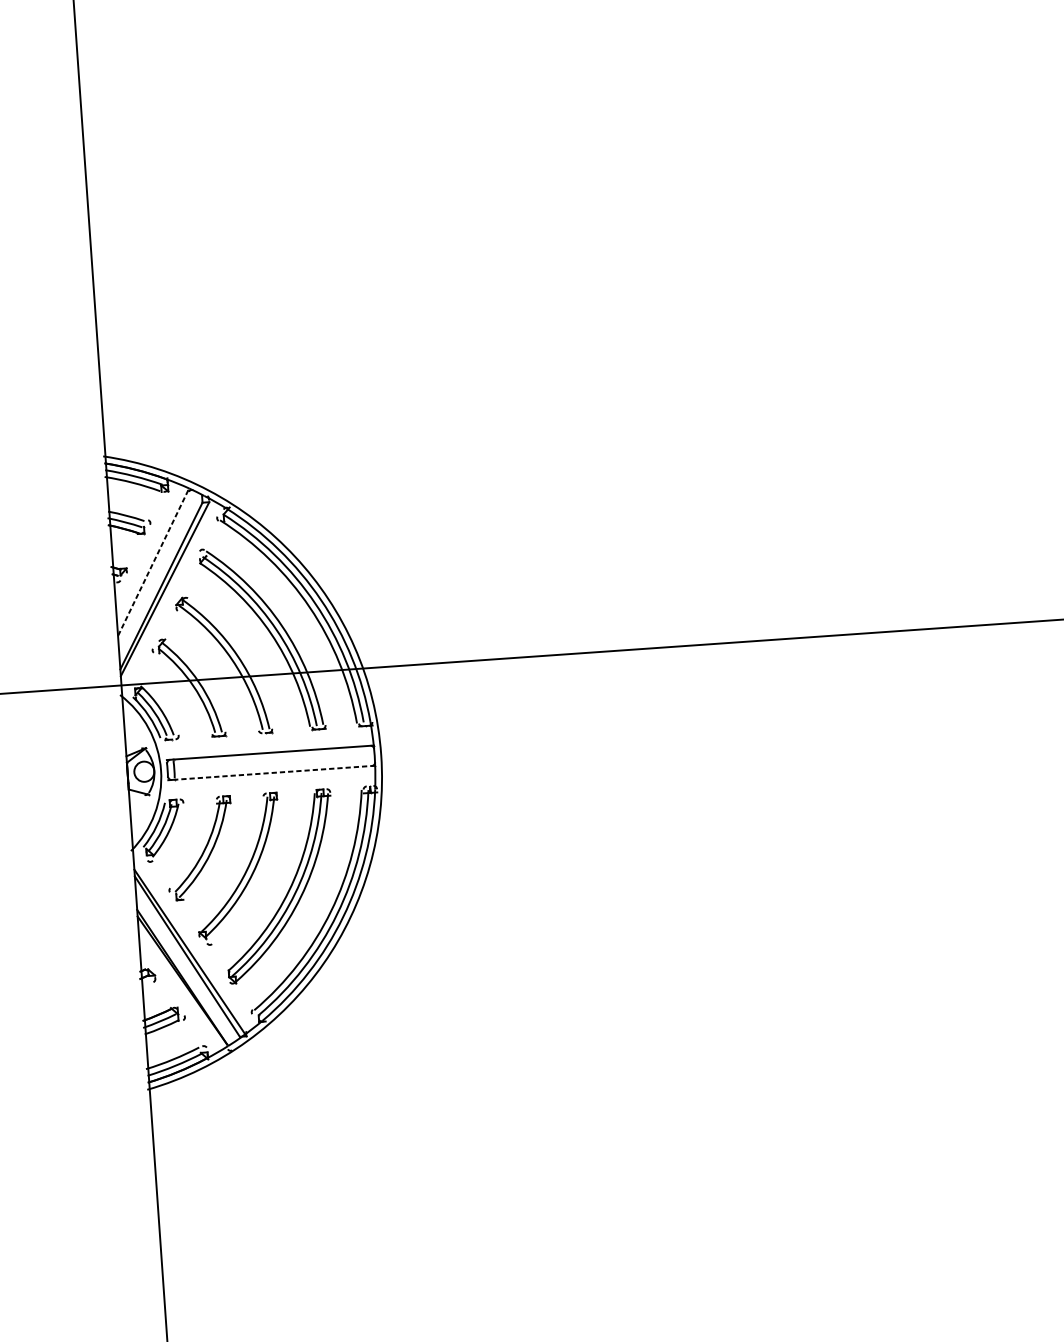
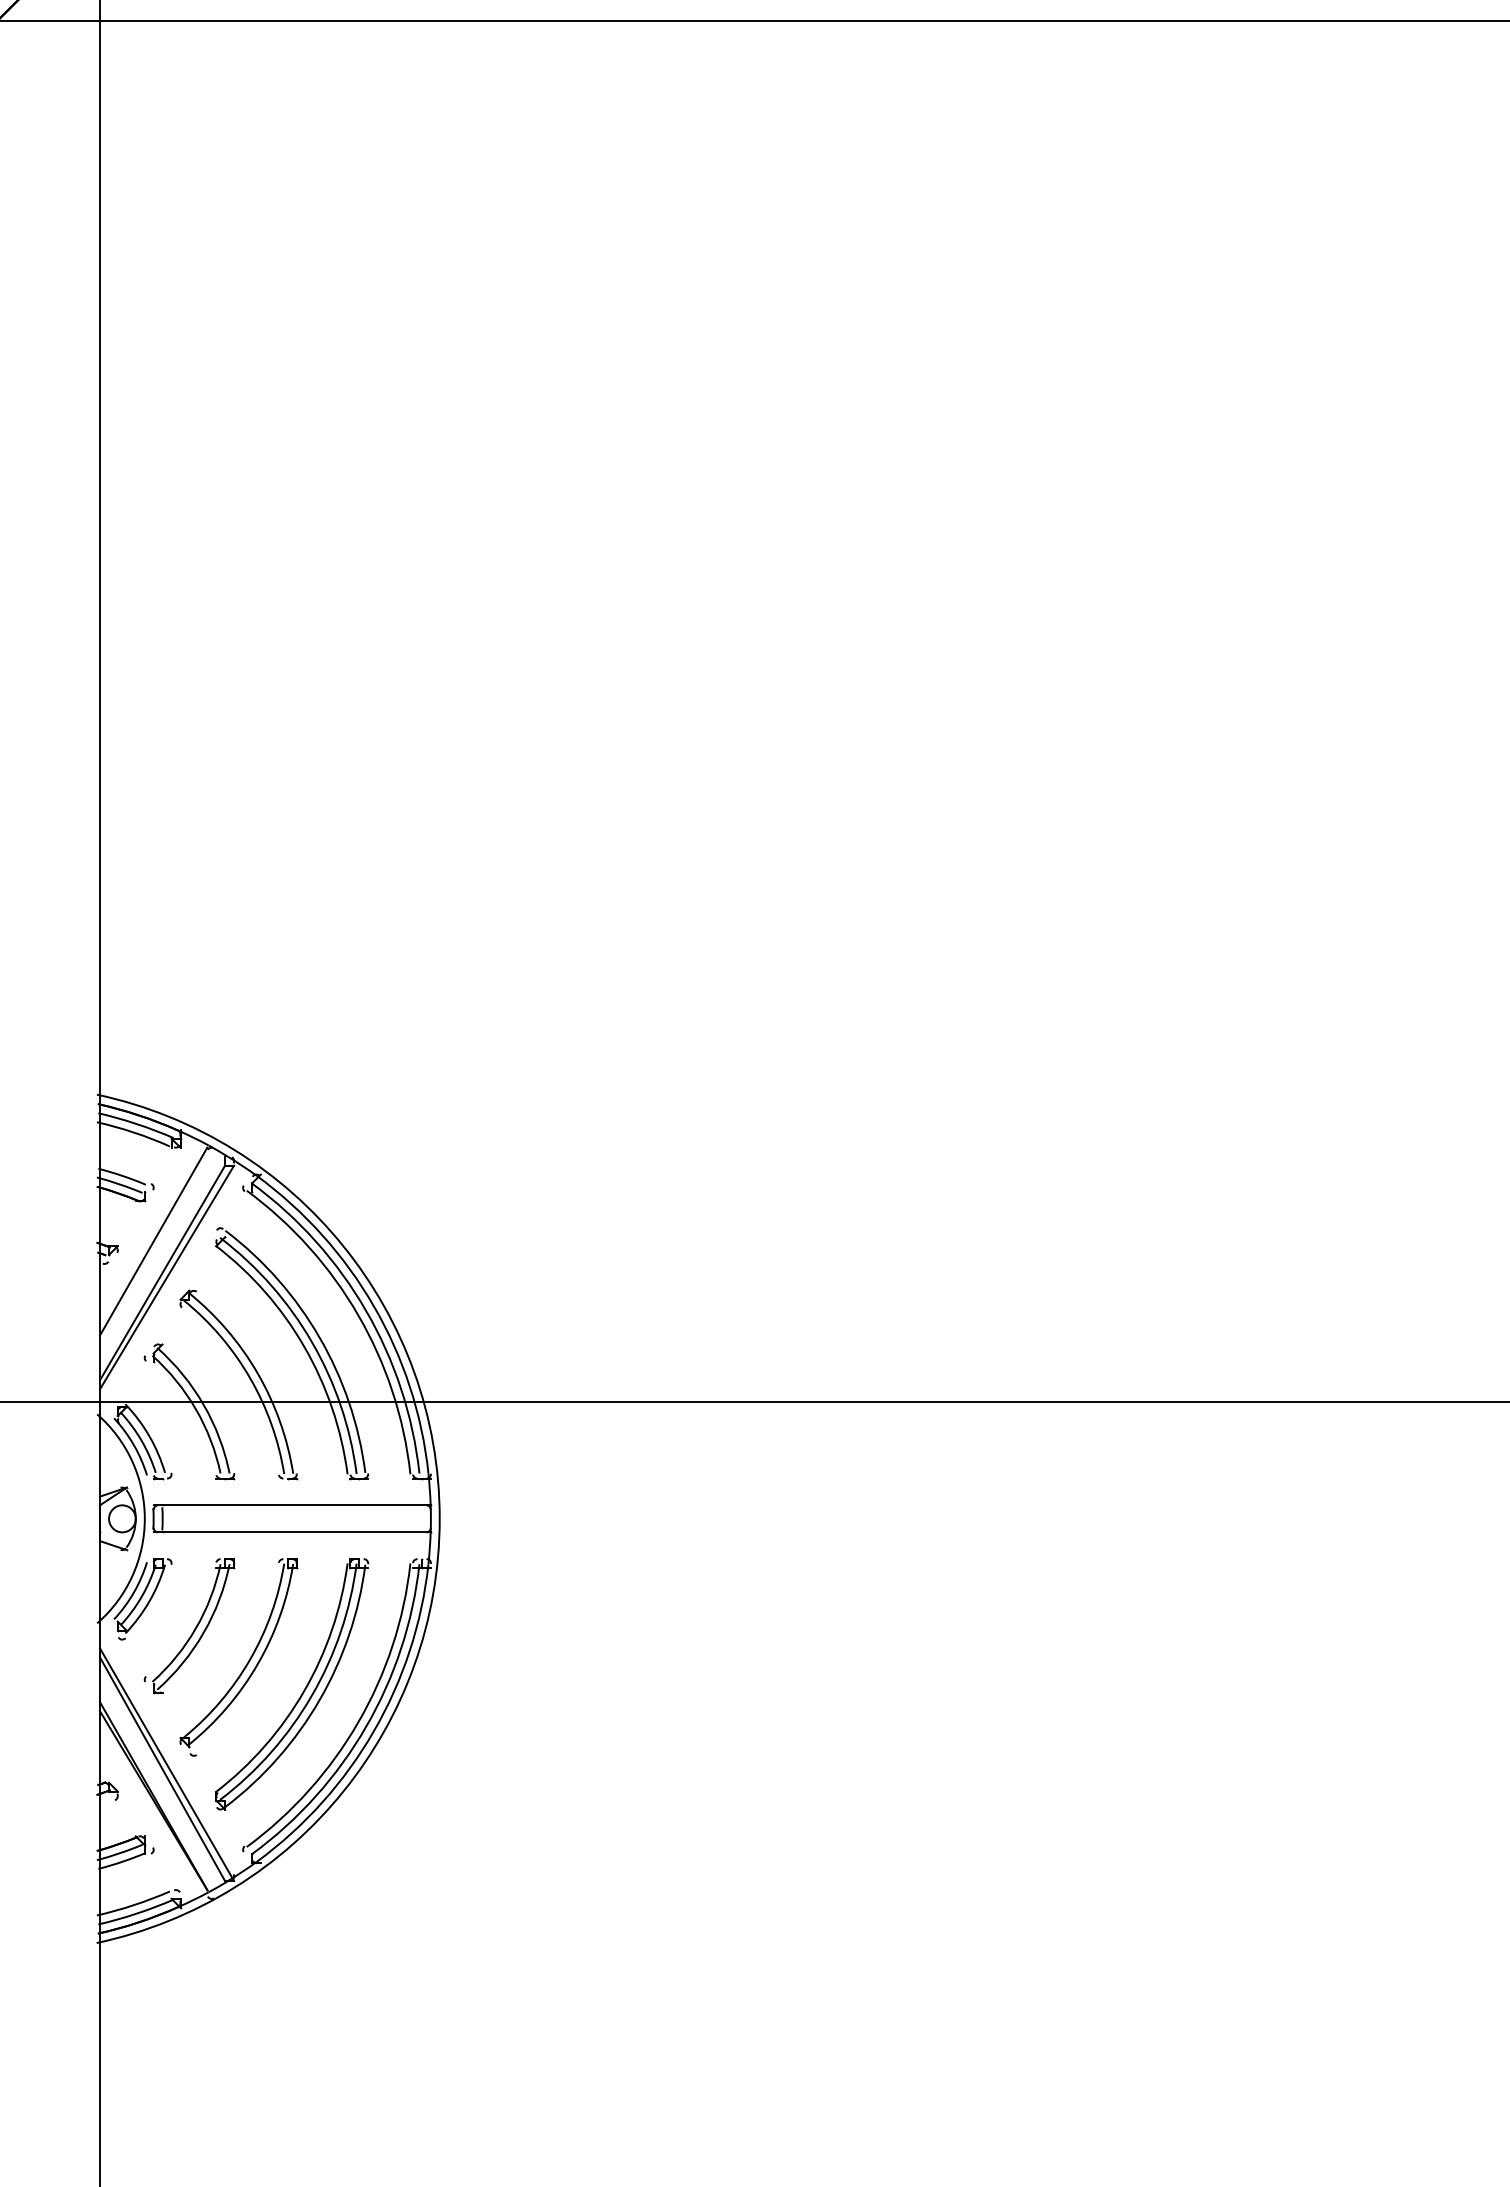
line: (153, 563) -> (153, 1241), dashed -> solid
line: (275, 772) -> (296, 1532), dashed -> solid

